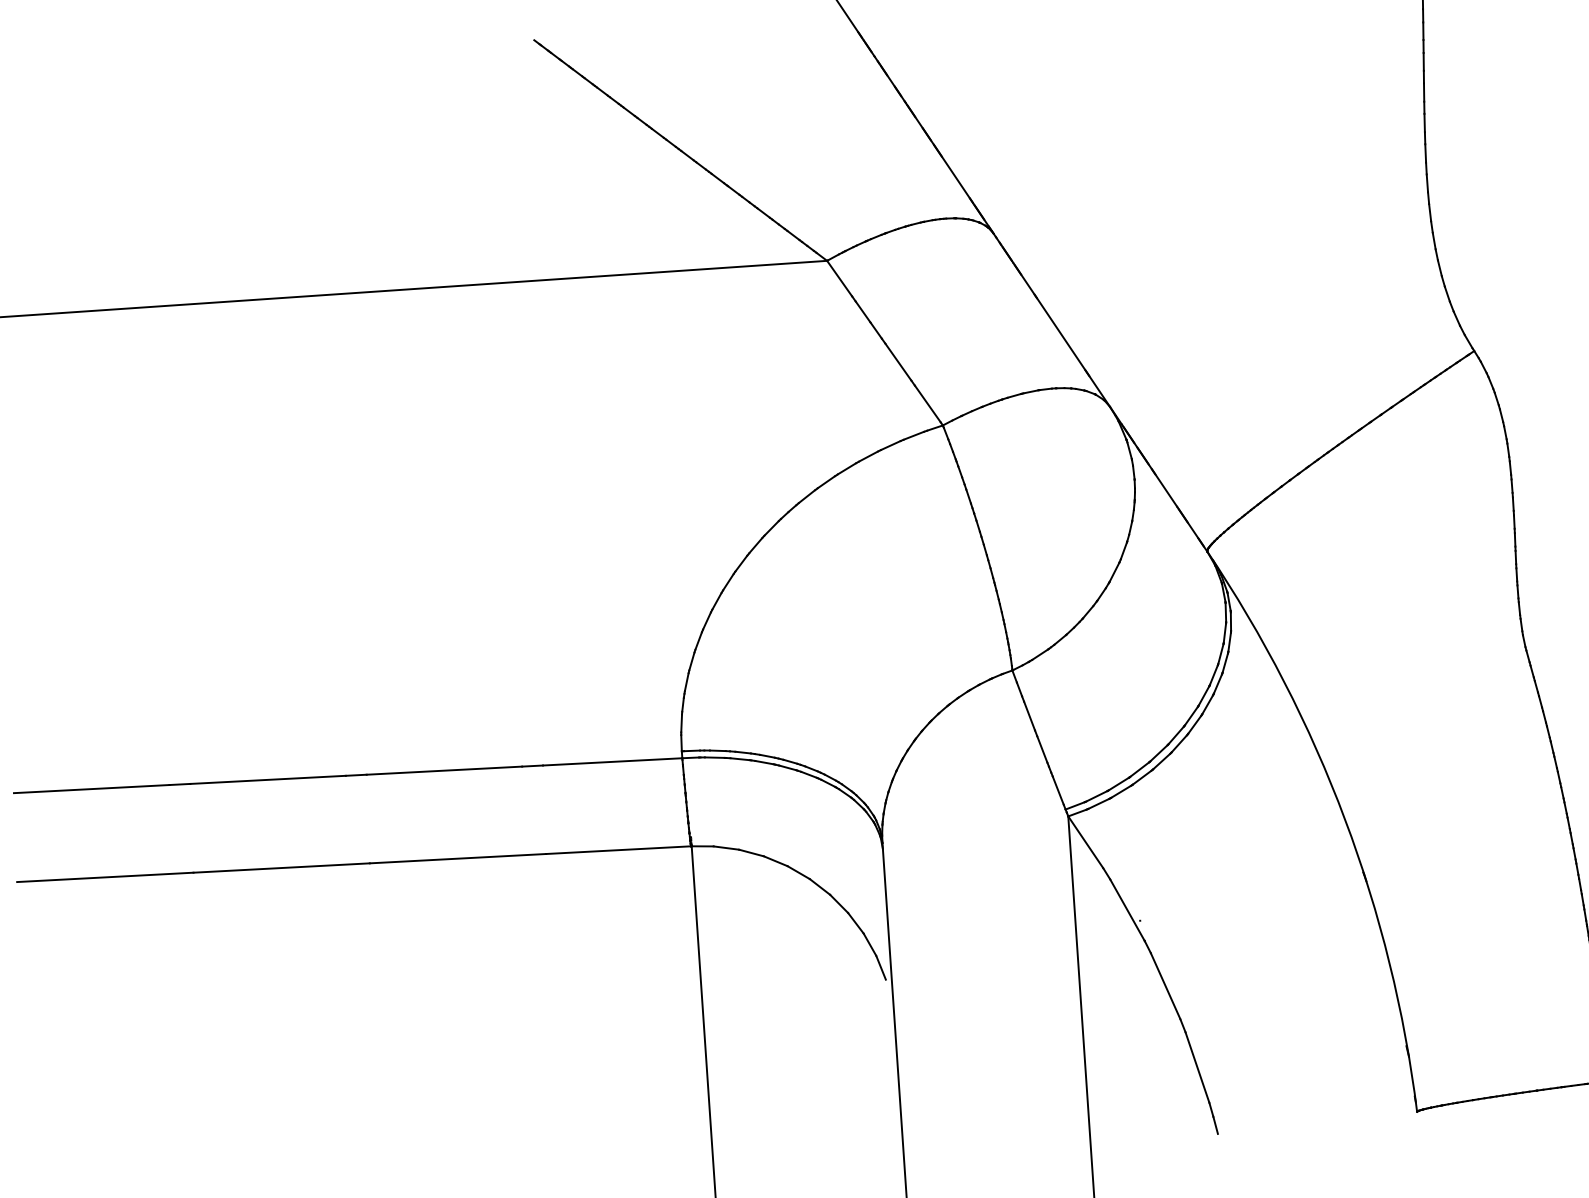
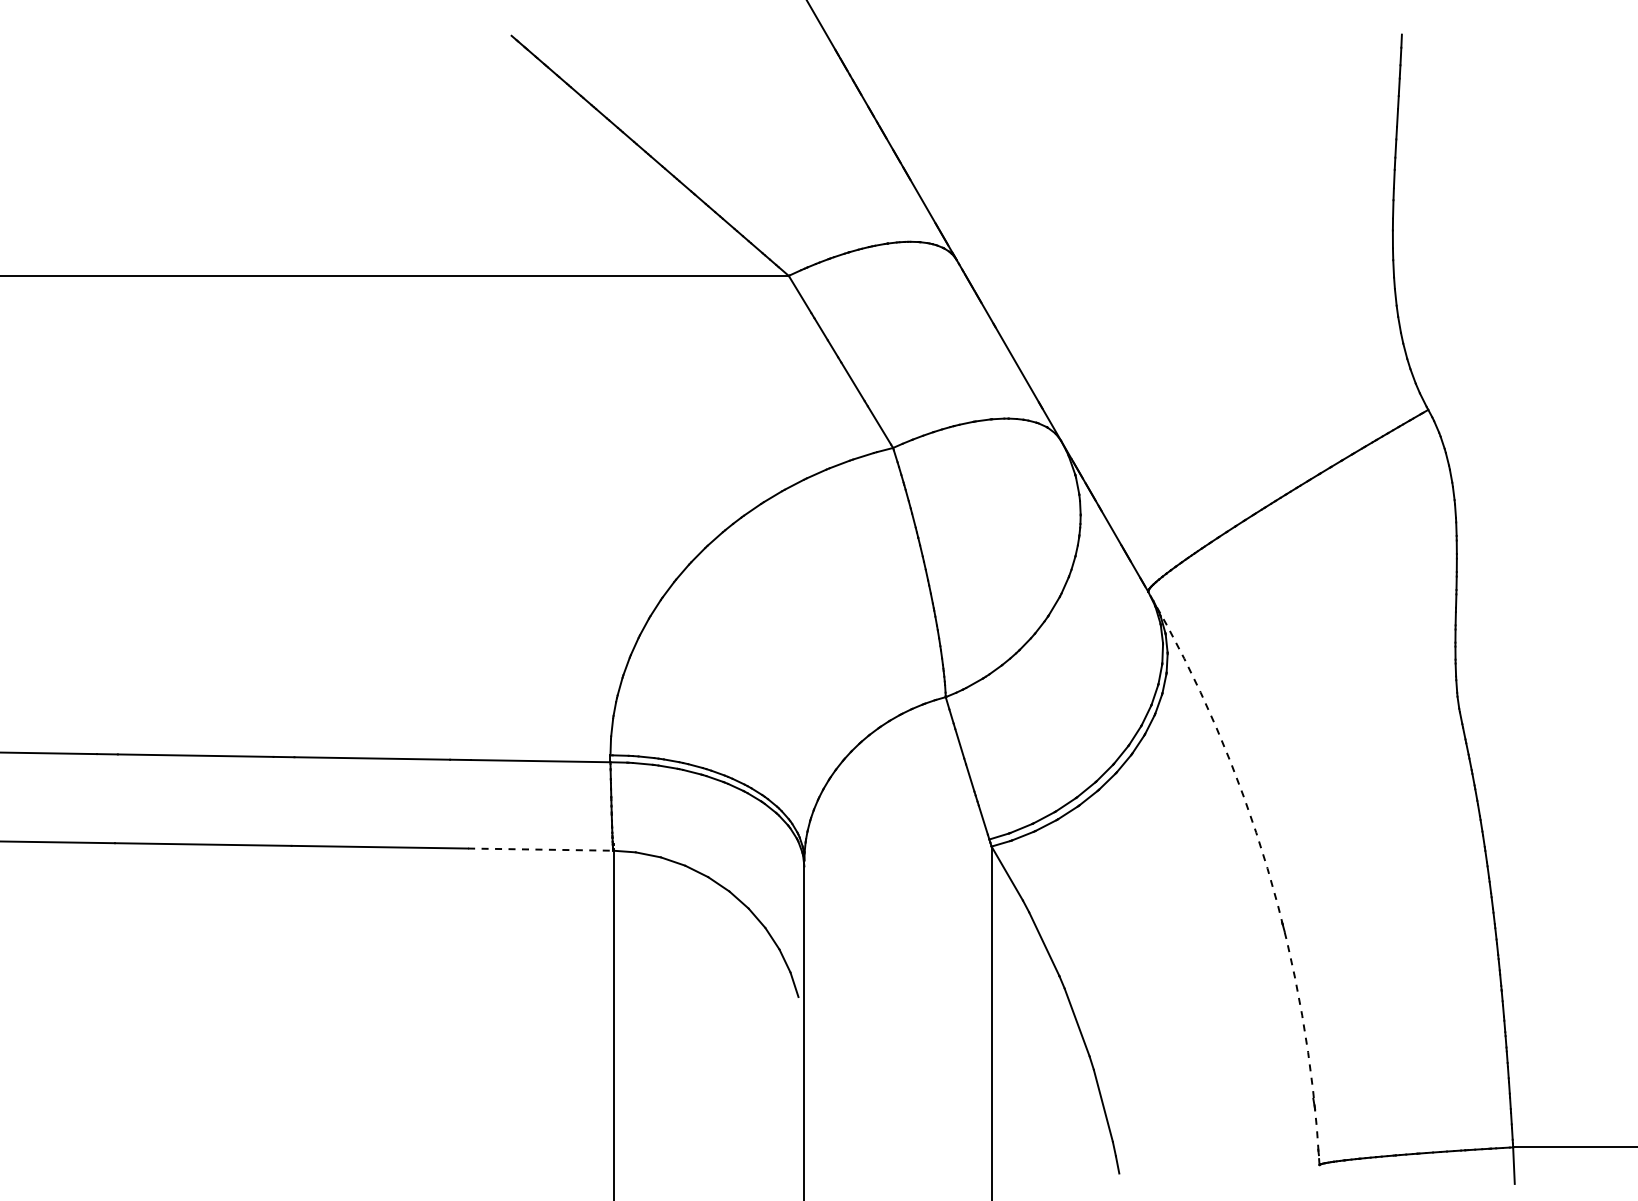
arc: (1345, 819) -> (1267, 868), solid -> dashed
line: (618, 850) -> (540, 849), solid -> dashed

